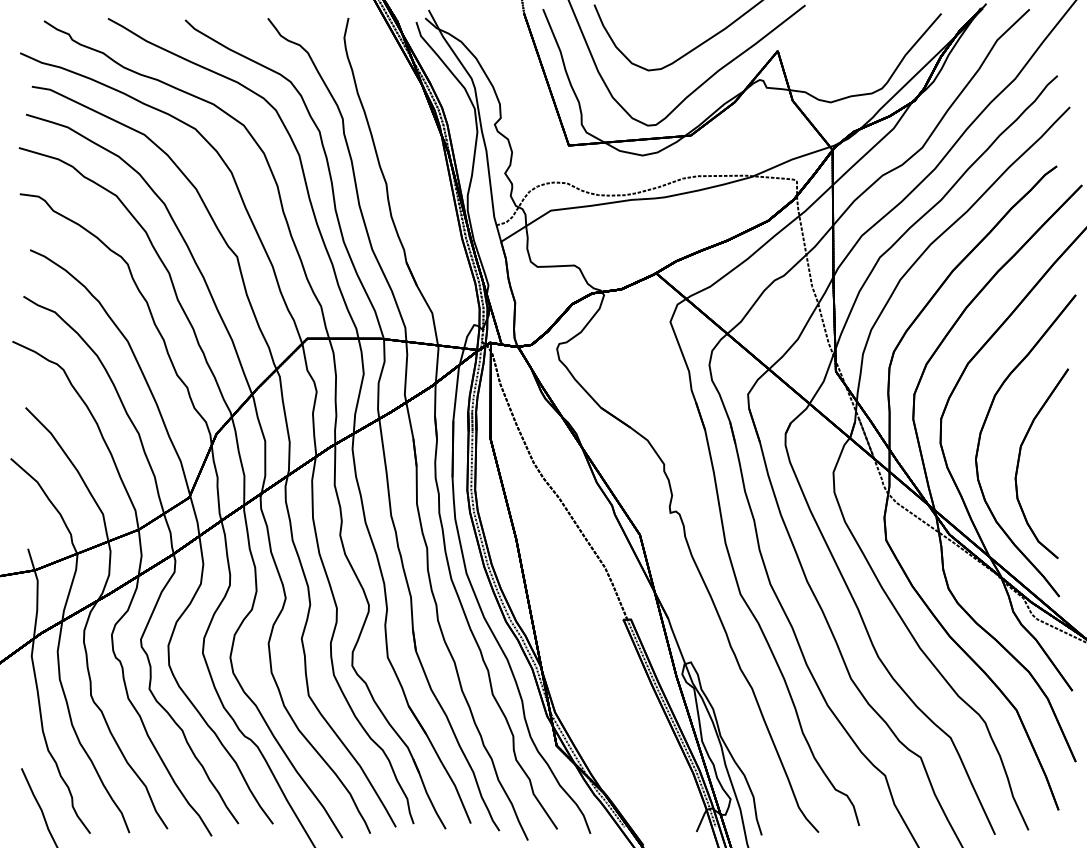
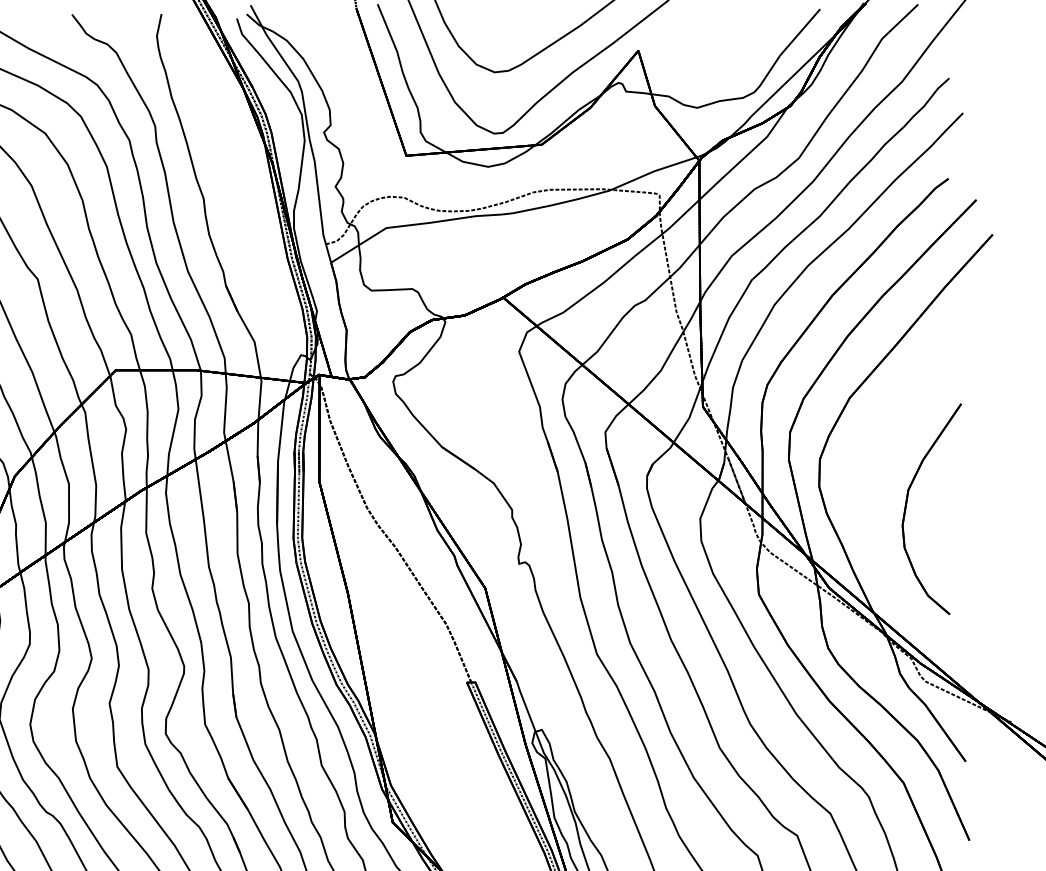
part: (981, 435) -> (864, 477), removed

